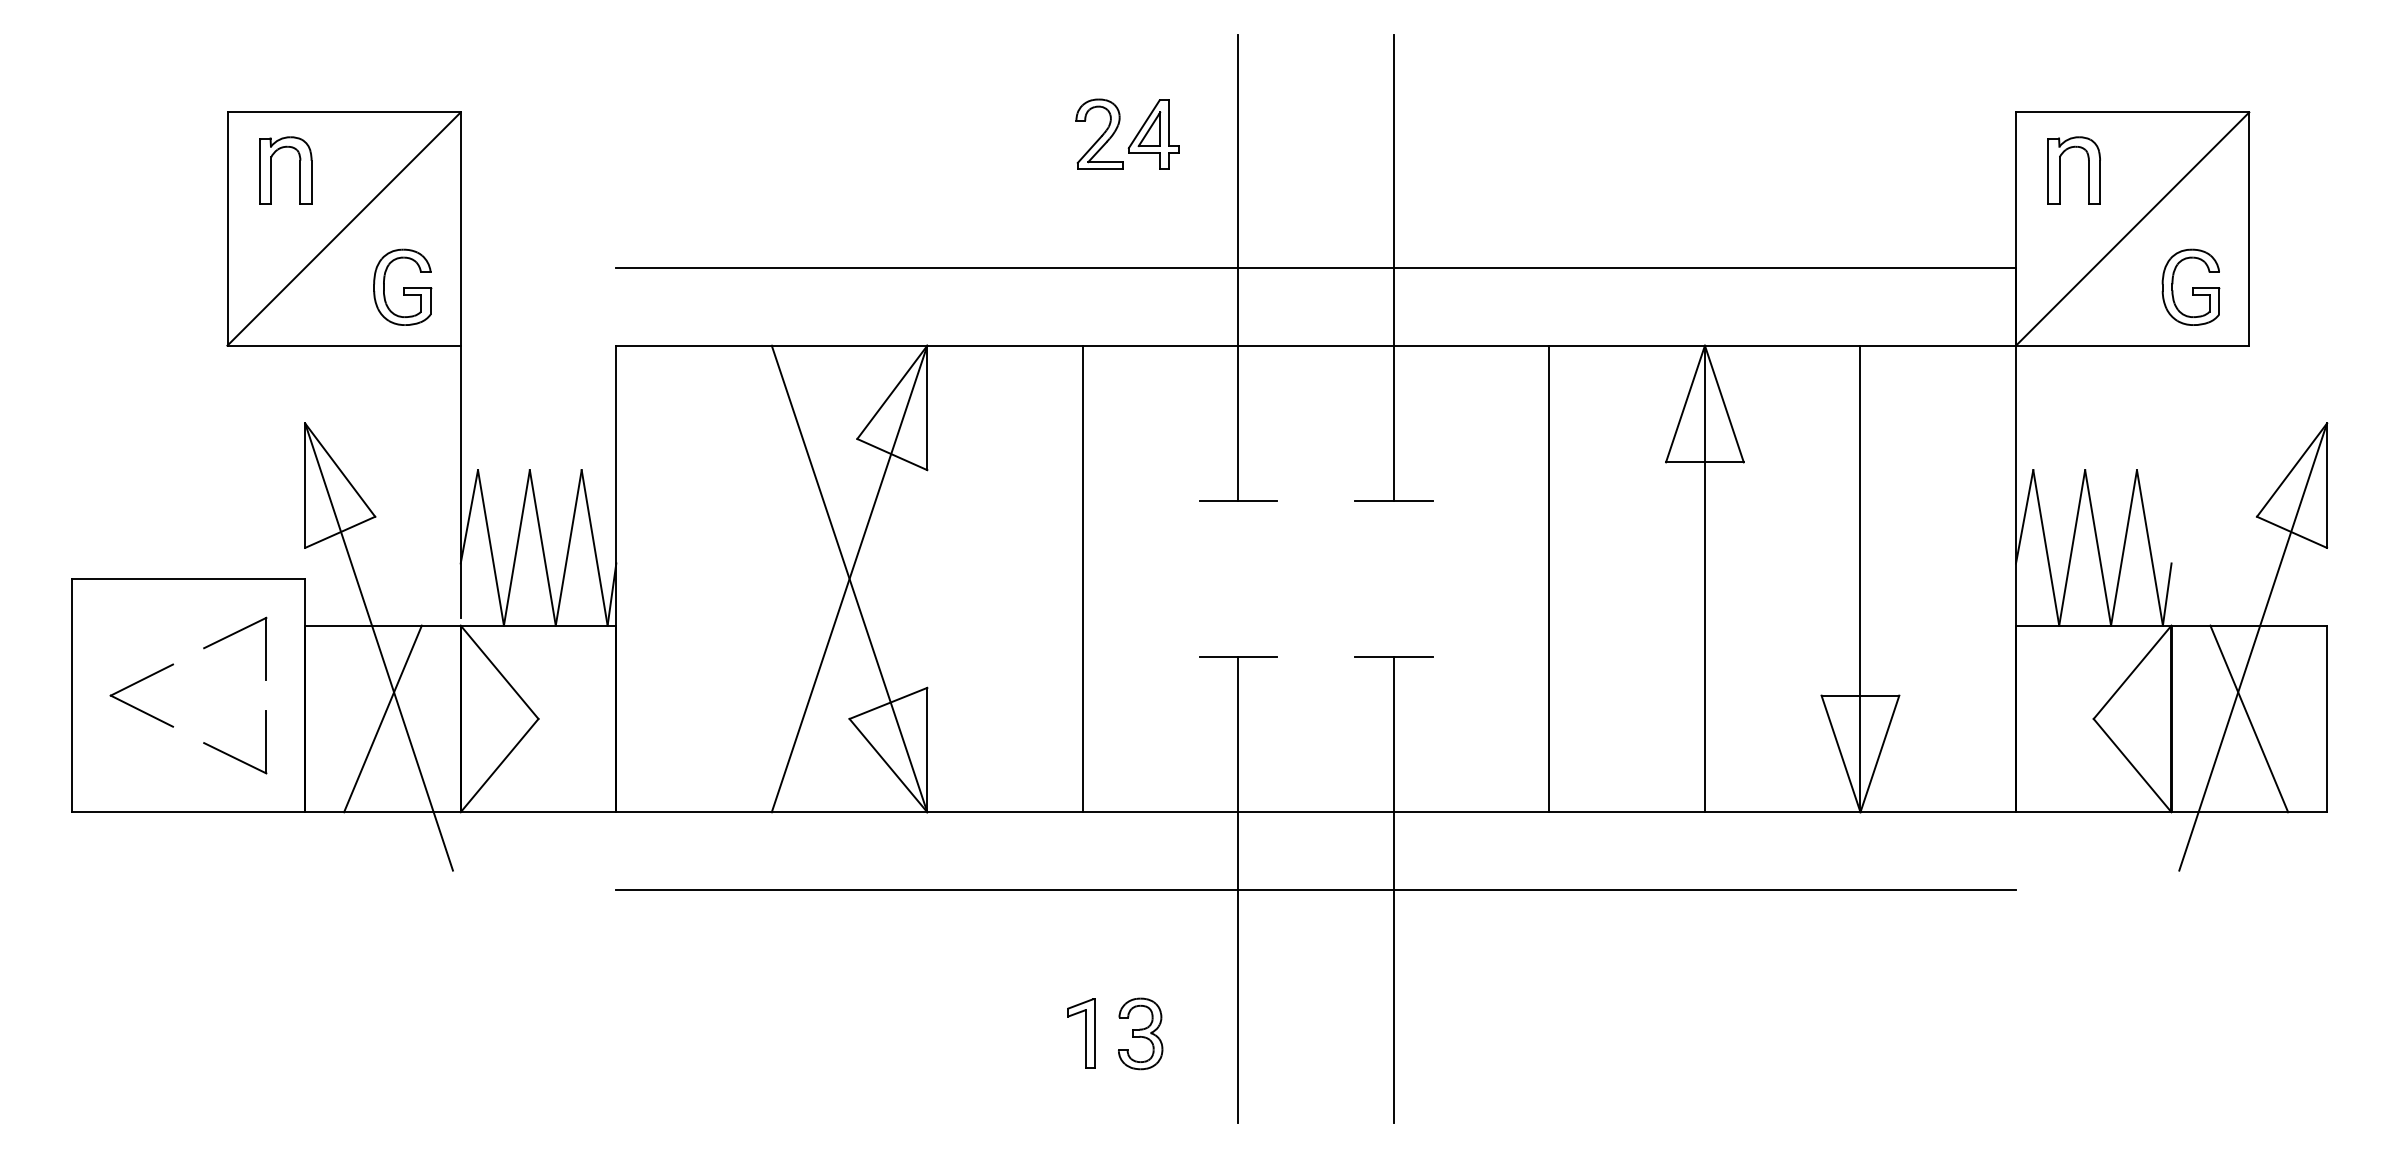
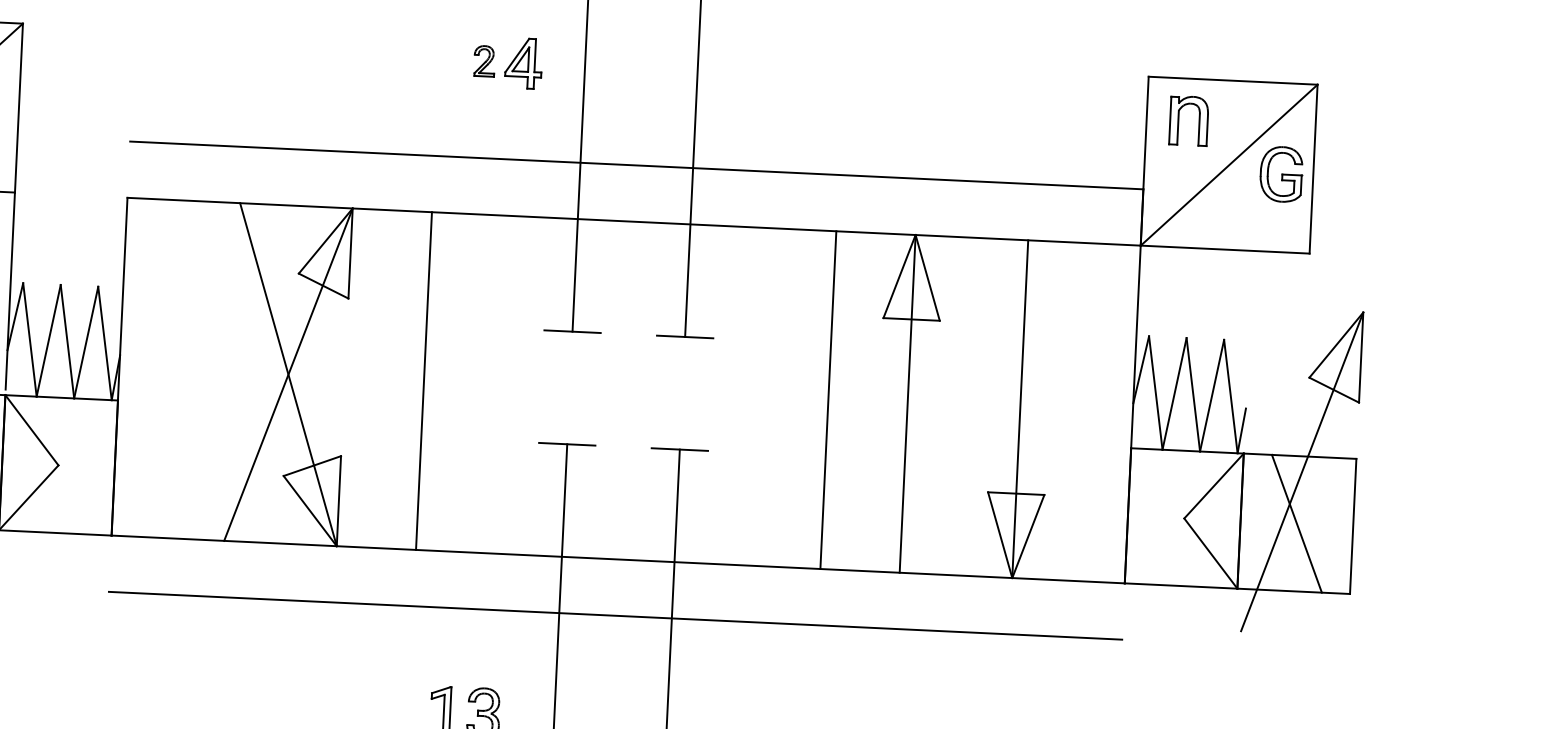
part: (1099, 133) -> (484, 60), size x0.6
part: (2190, 286) -> (1280, 173), moved
line: (1082, 578) -> (423, 380), moved
line: (1549, 578) -> (828, 399), moved

